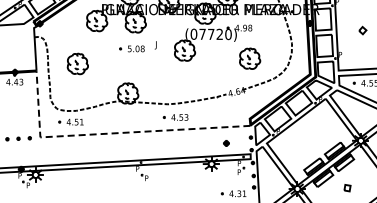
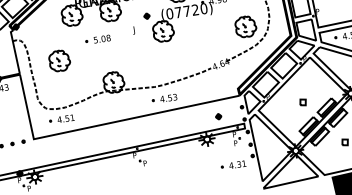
part: (170, 32) -> (146, 15), added
part: (131, 48) -> (97, 39), moved
part: (250, 58) -> (246, 26), moved
line: (112, 133) -> (104, 124), dashed -> solid
part: (312, 142) -> (303, 102), added

